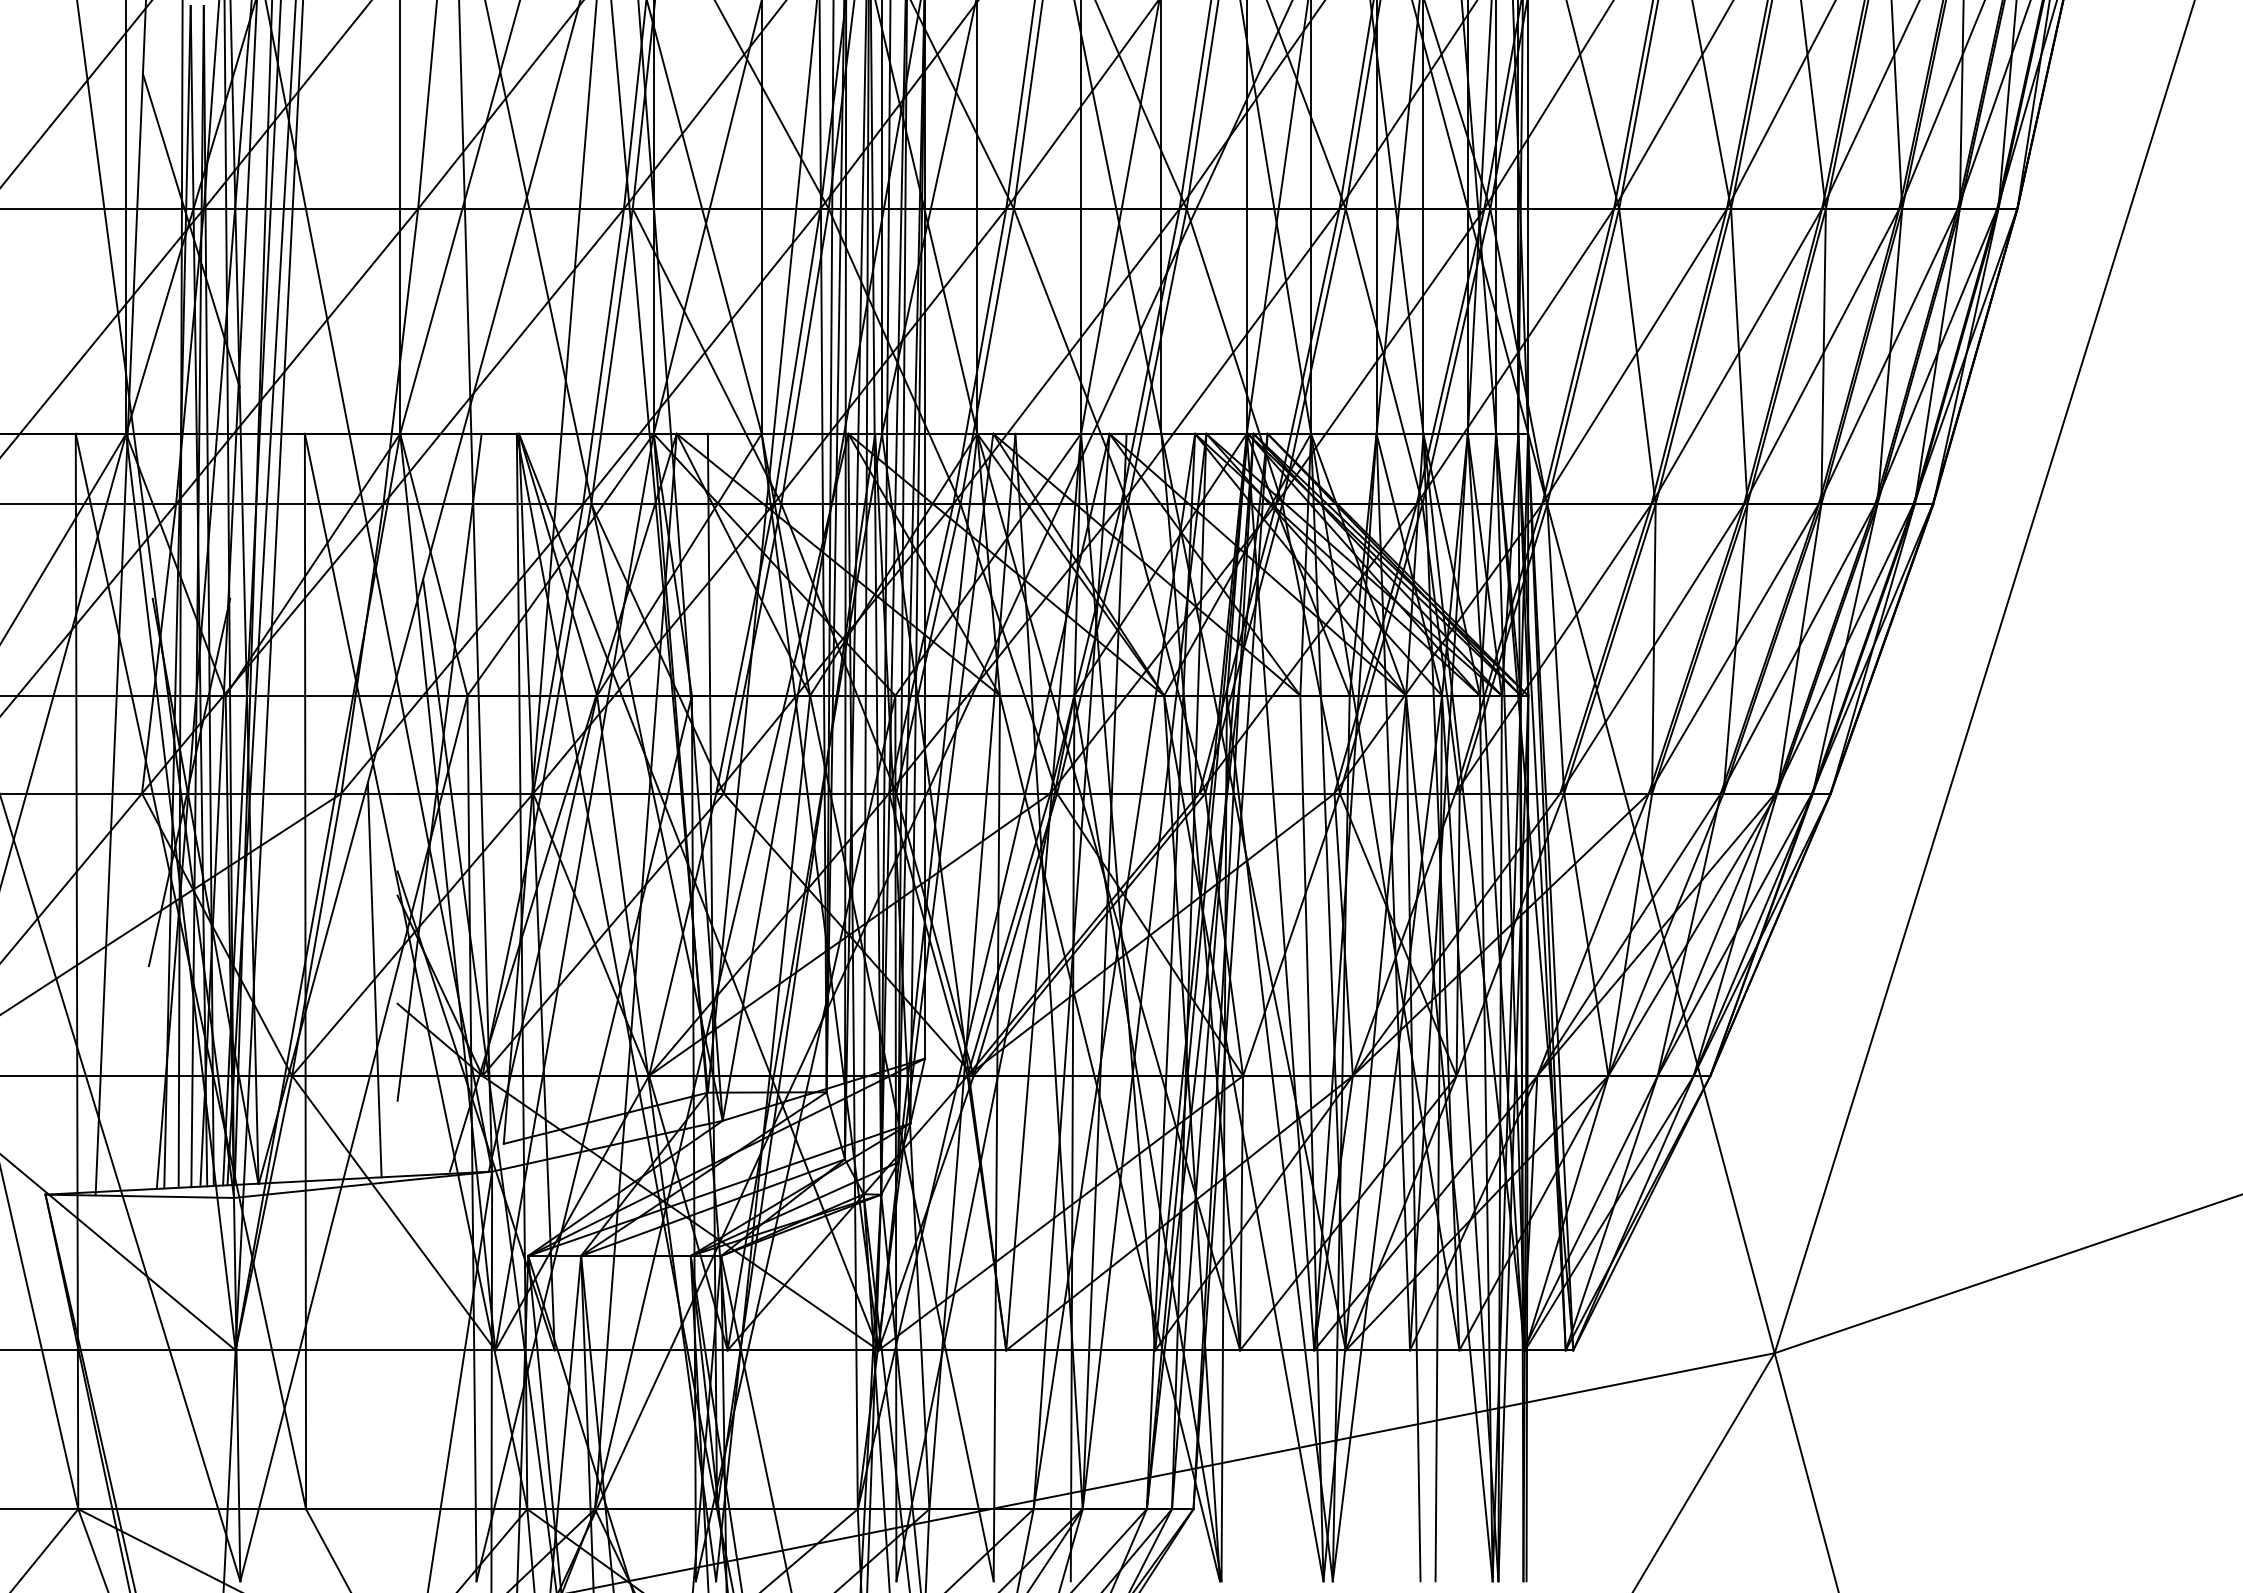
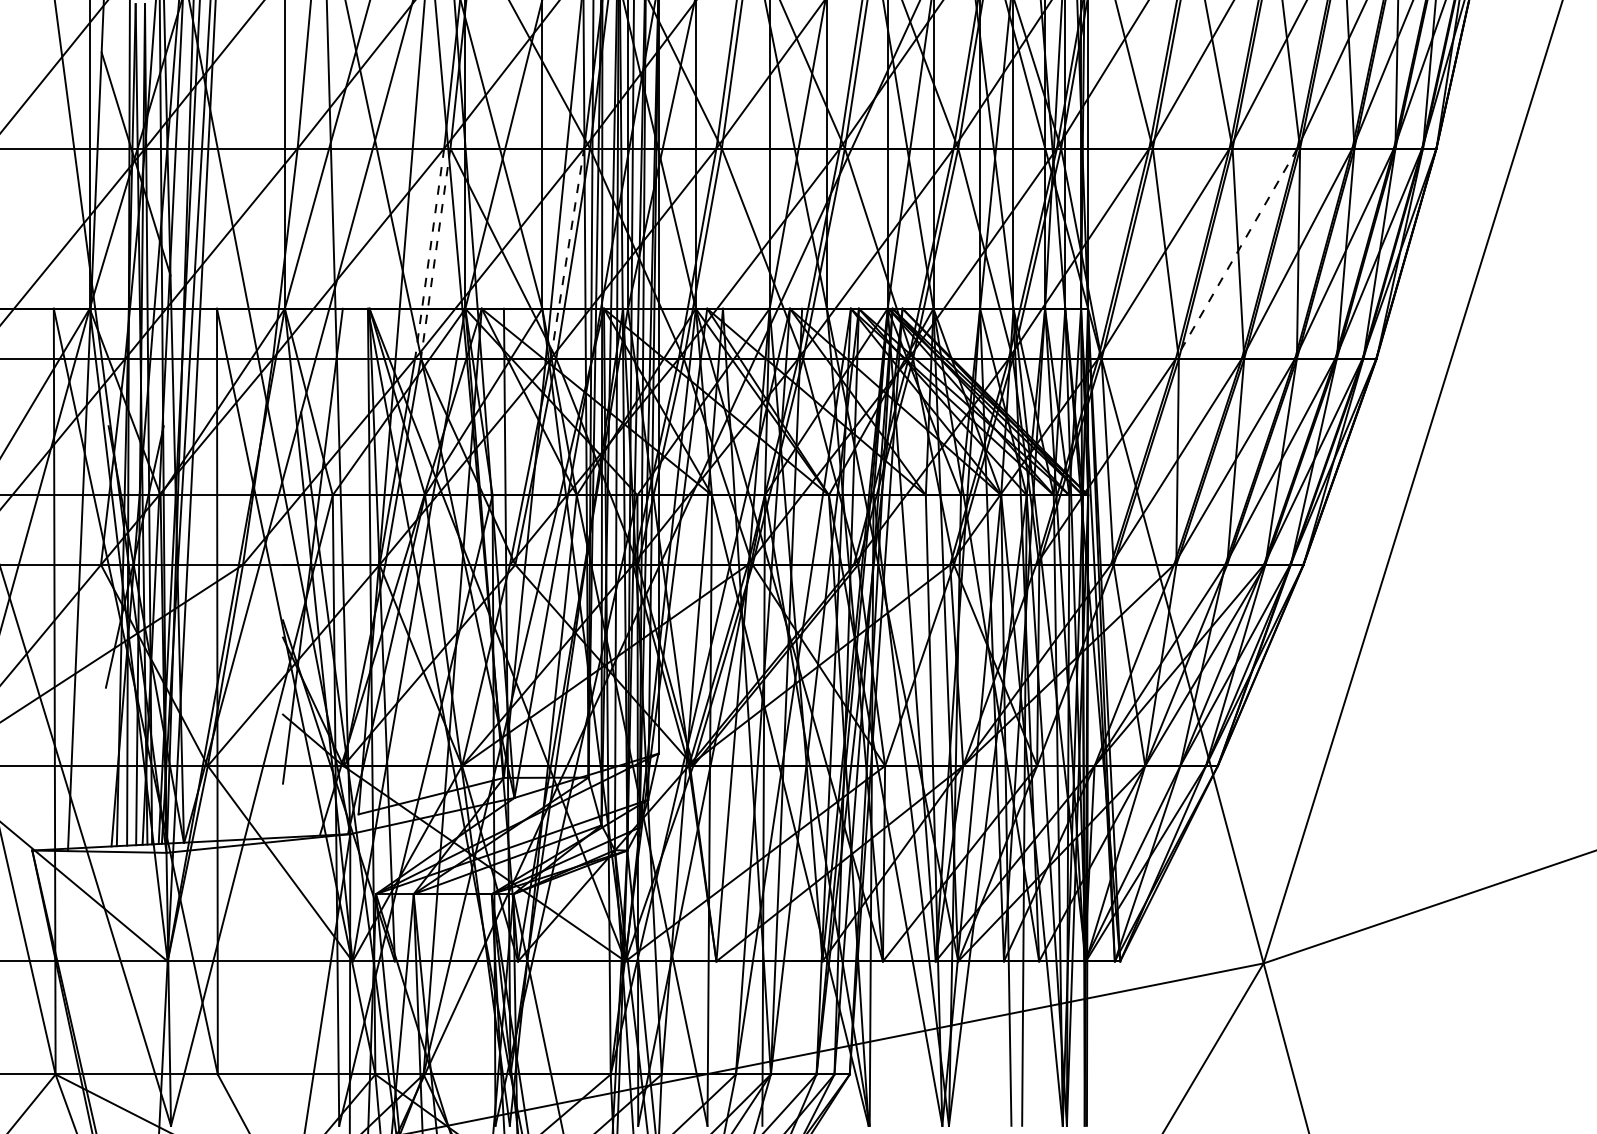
line: (797, 356) -> (567, 253), solid -> dashed
line: (1736, 356) -> (1236, 253), solid -> dashed
line: (603, 357) -> (429, 254), solid -> dashed
line: (611, 357) -> (435, 254), solid -> dashed
line: (374, 979) -> (266, 697), removed

